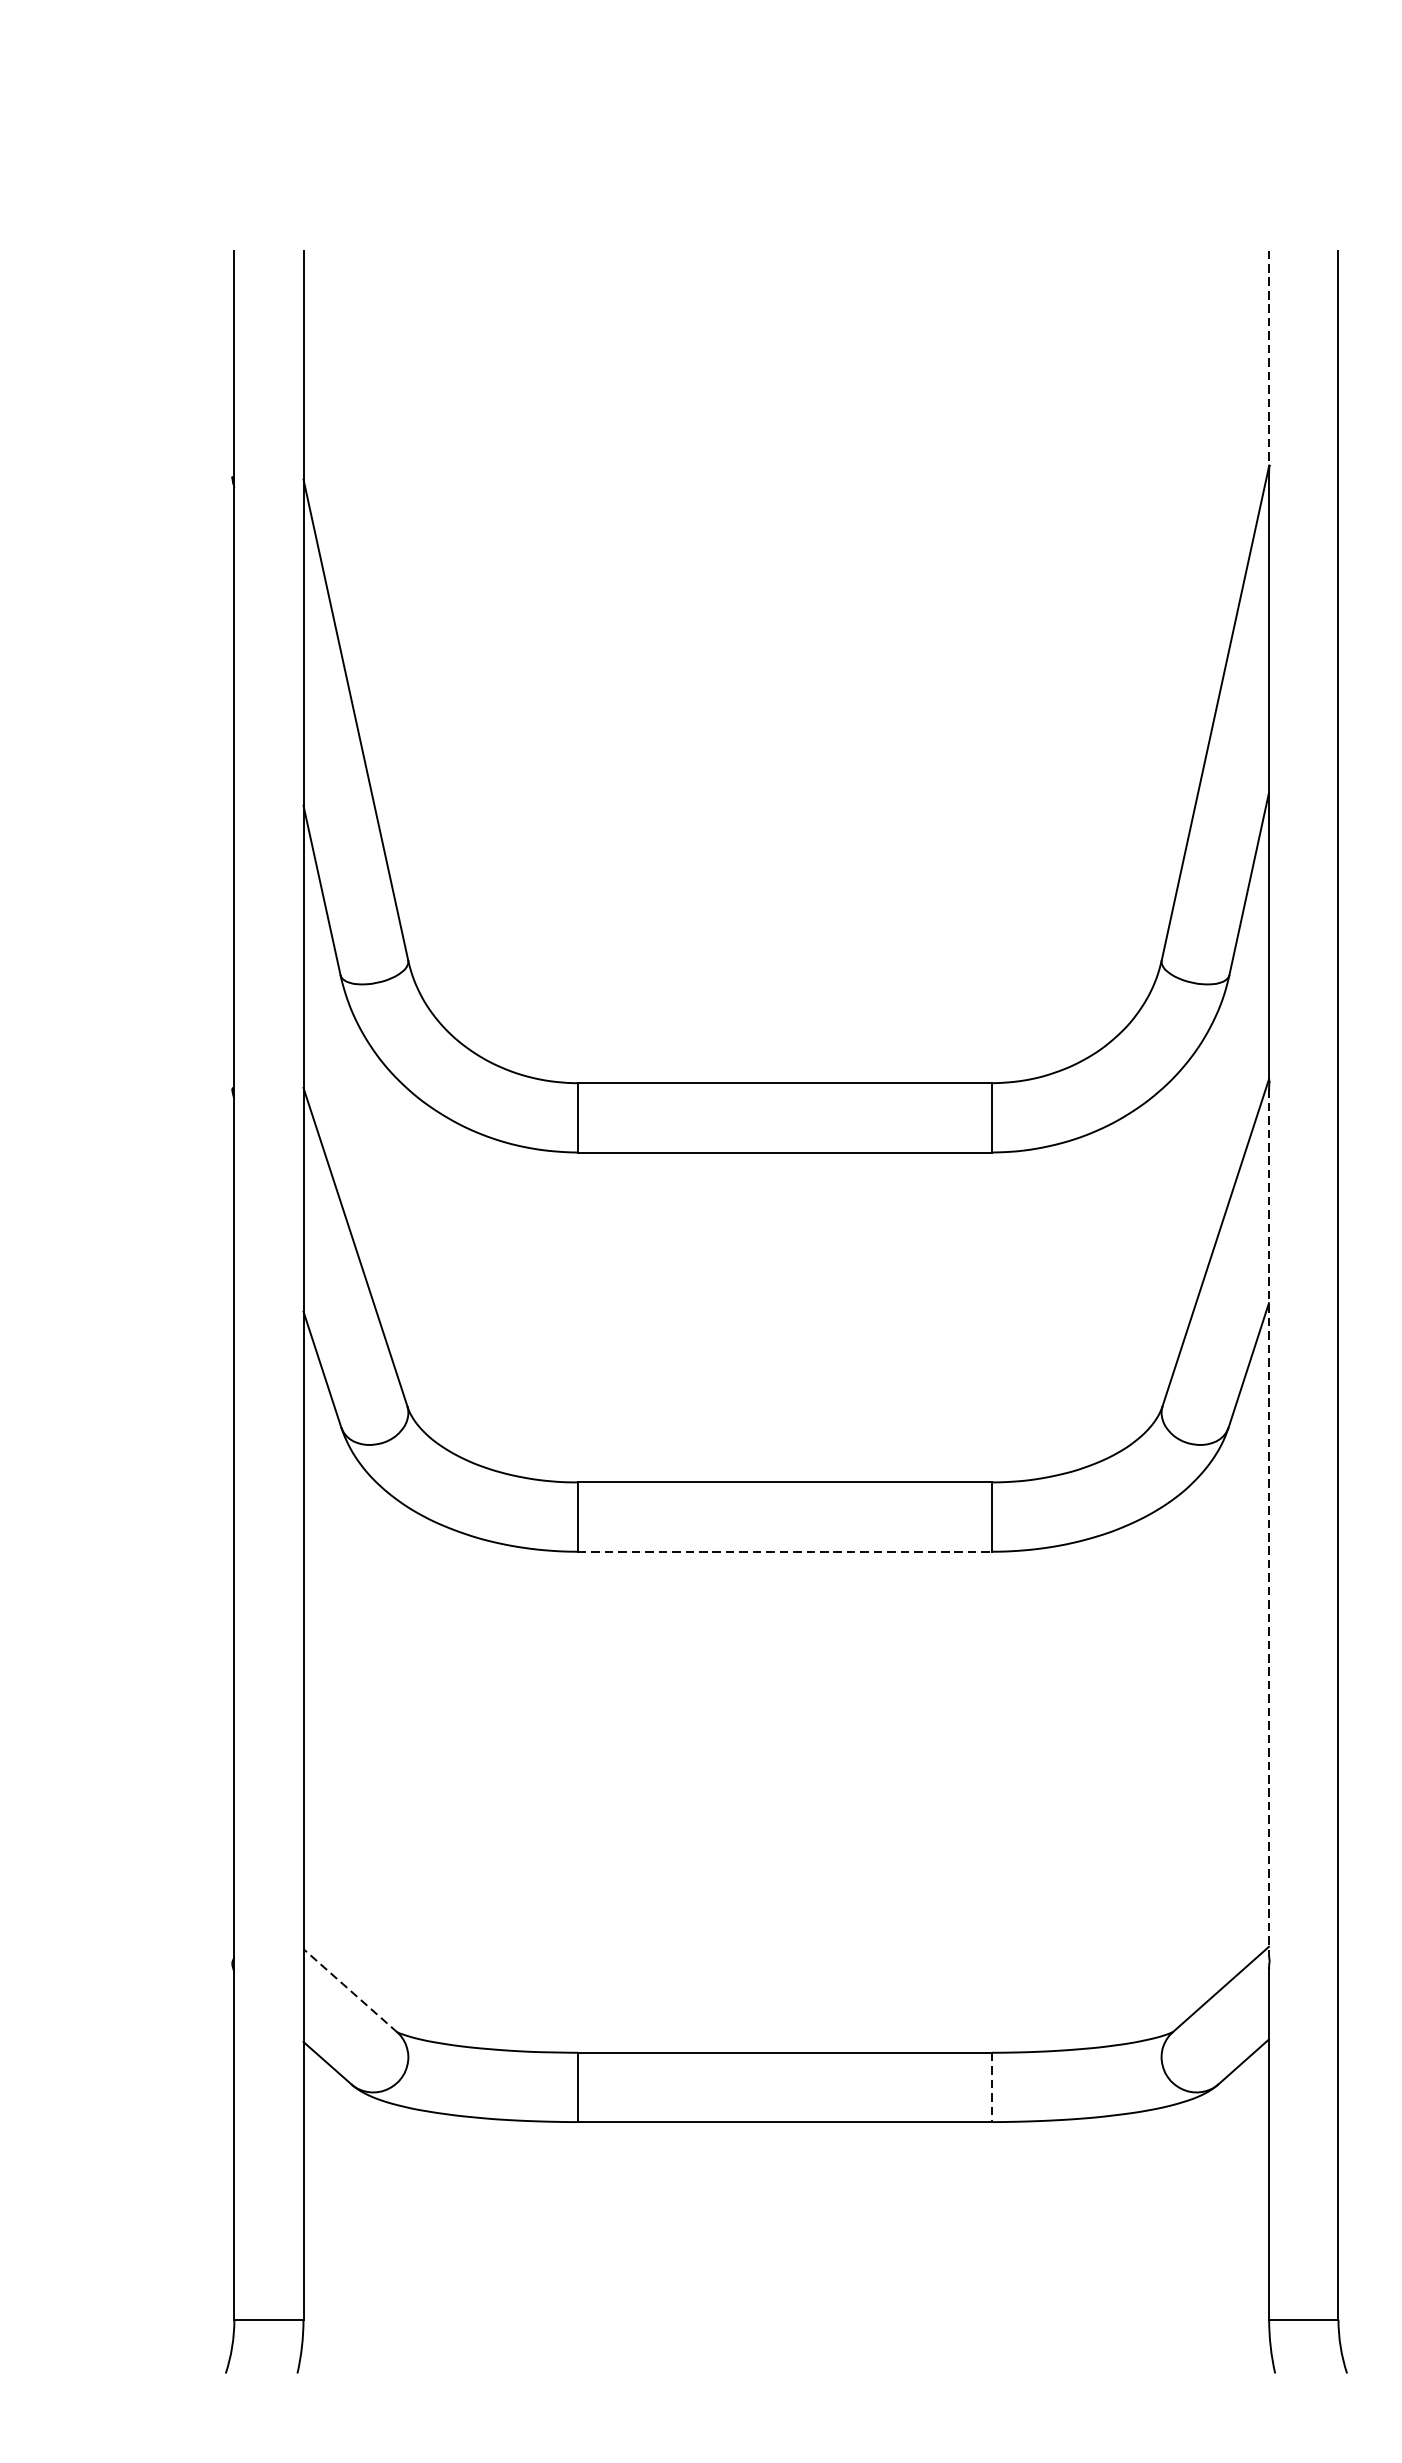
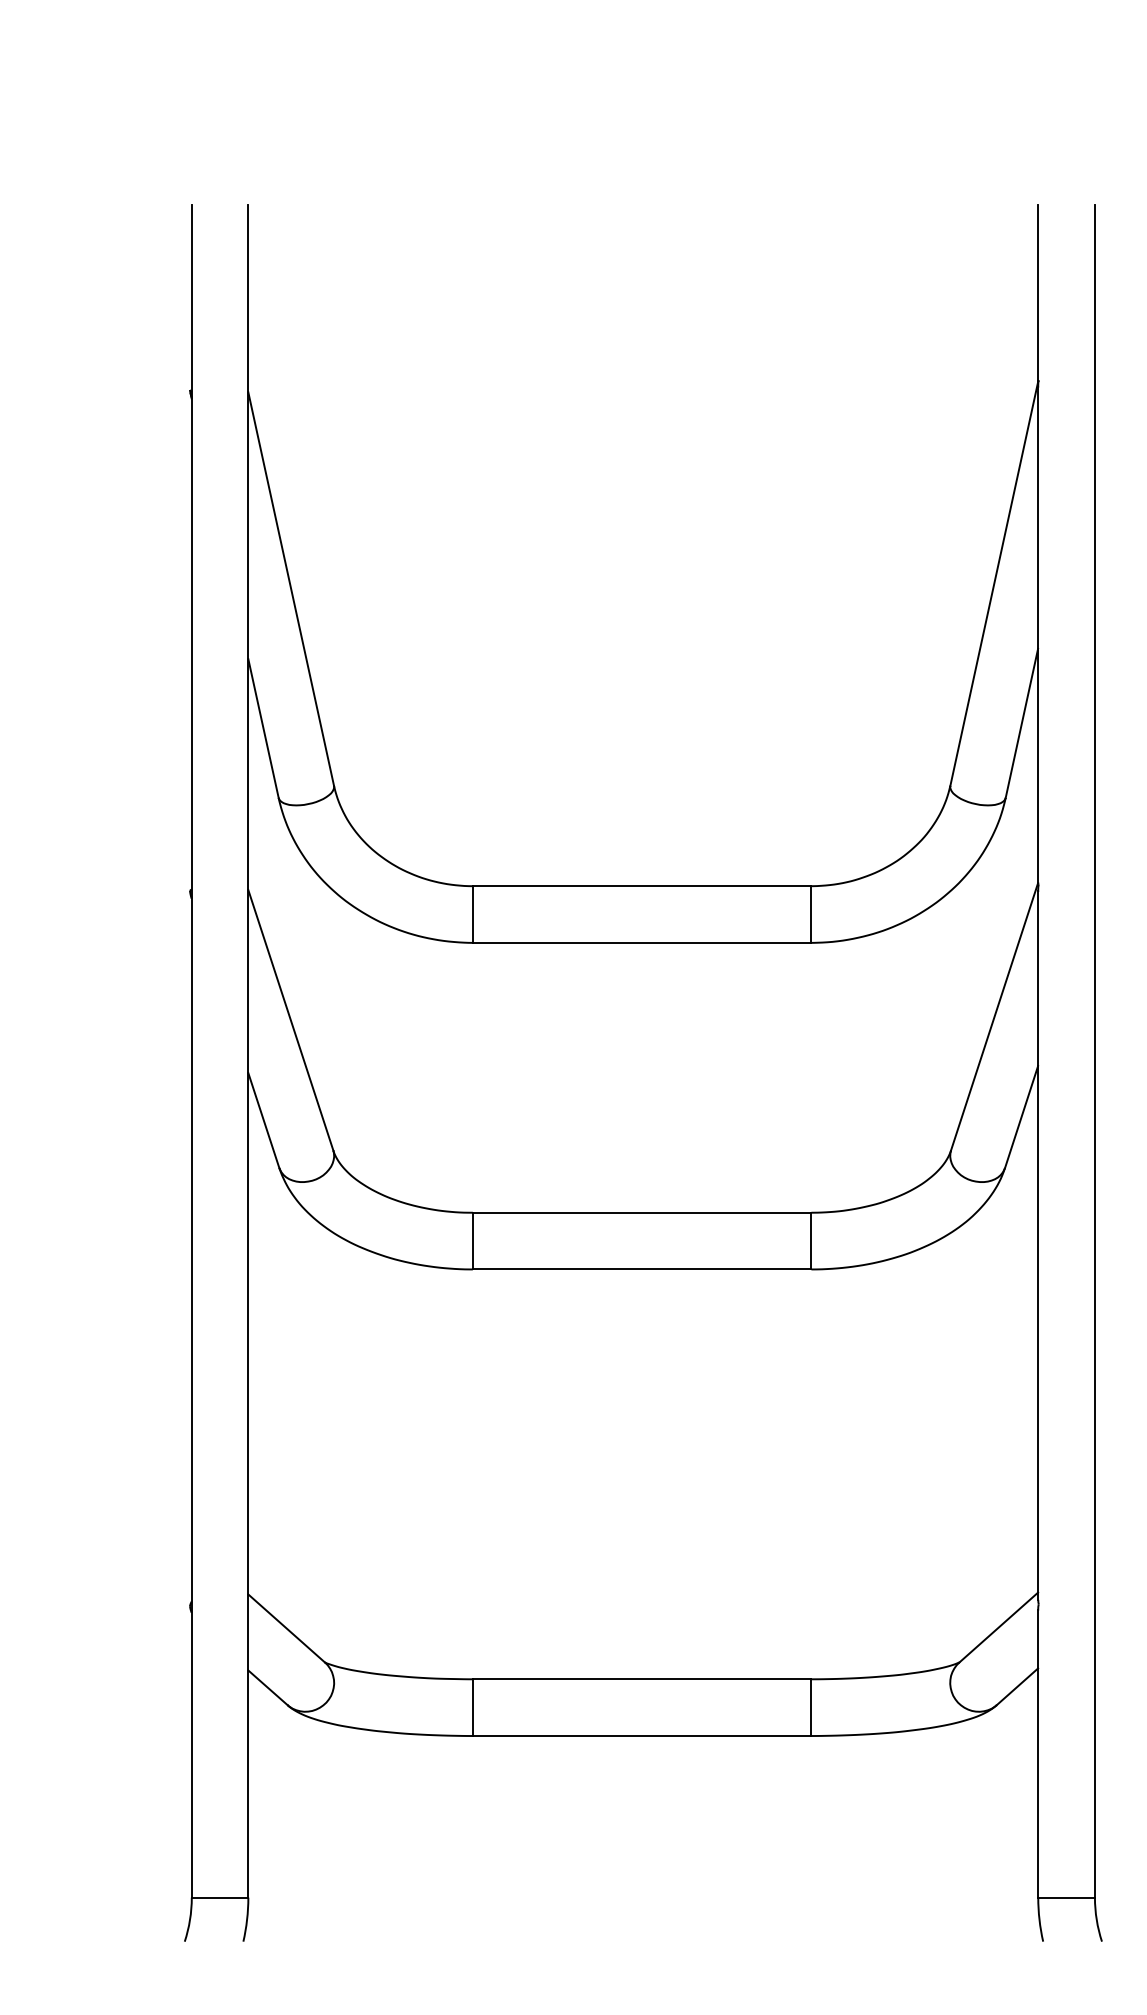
line: (1269, 359) -> (1038, 294), dashed -> solid
line: (1269, 1522) -> (1038, 1245), dashed -> solid
line: (785, 1551) -> (642, 1269), dashed -> solid
line: (350, 1990) -> (286, 1628), dashed -> solid
line: (991, 2088) -> (811, 1708), dashed -> solid

